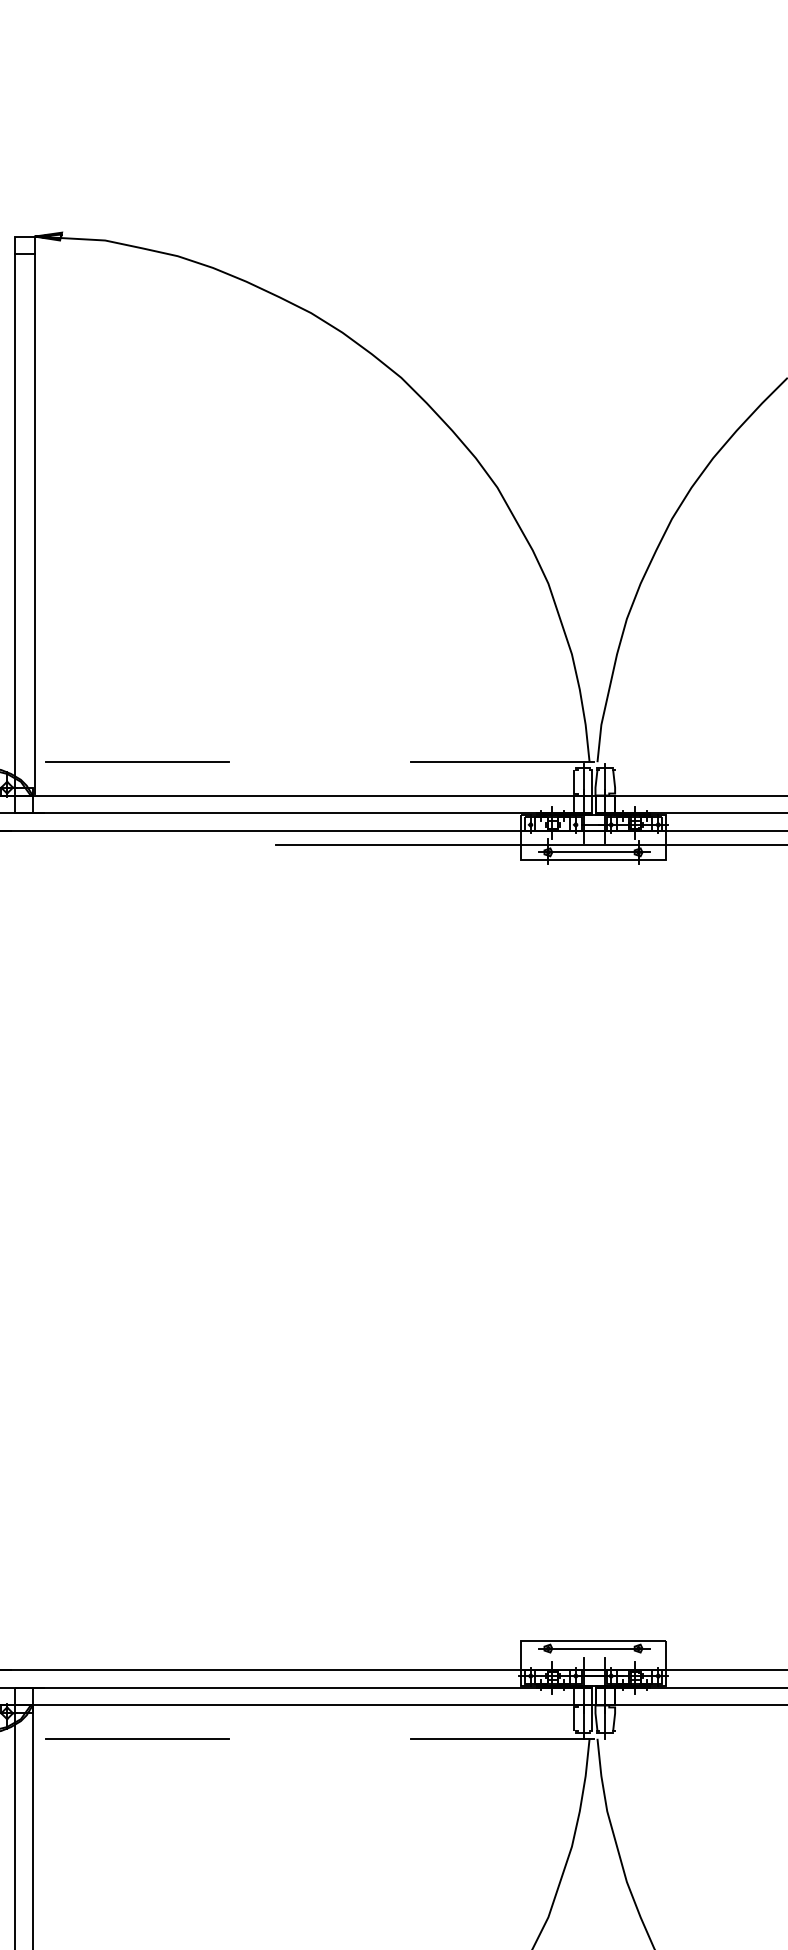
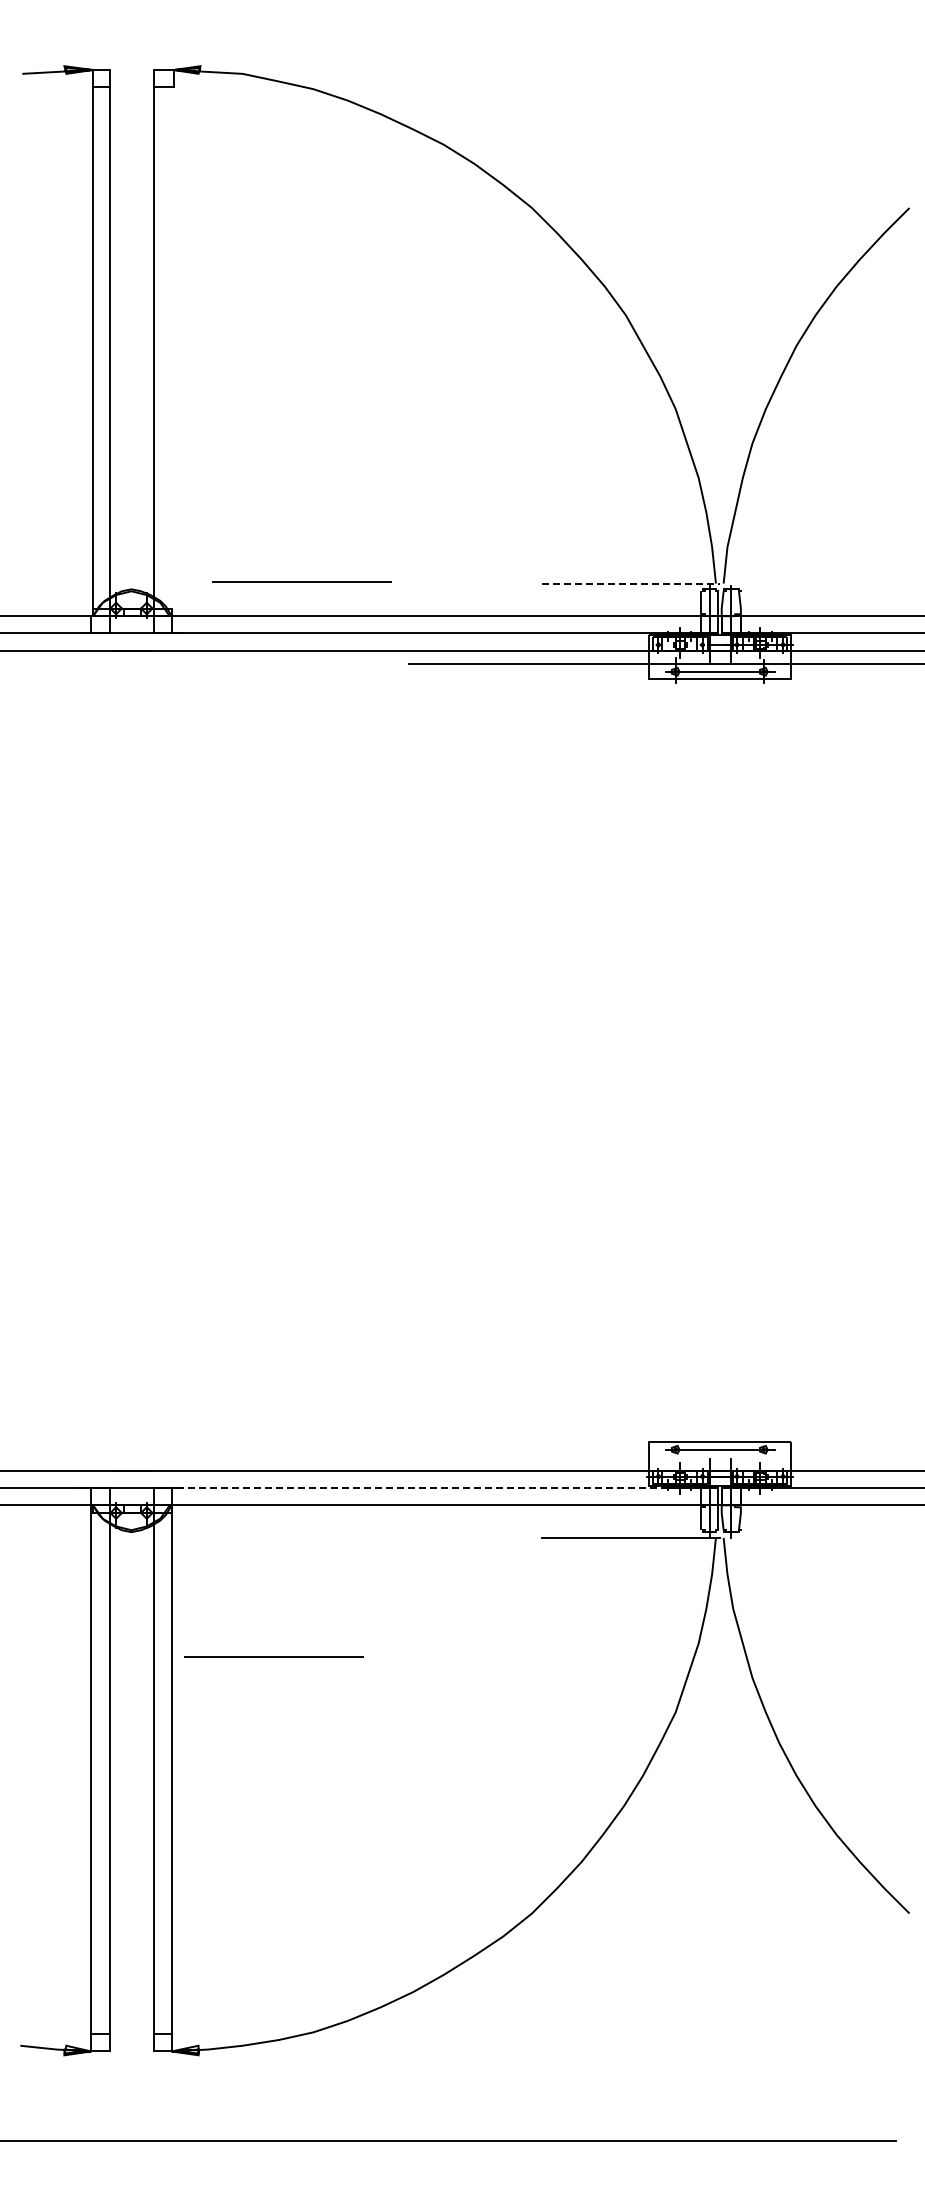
line: (34, 523) -> (173, 350), removed
line: (136, 762) -> (301, 581), moved
line: (503, 762) -> (631, 583), solid -> dashed
line: (302, 1688) -> (435, 1488), solid -> dashed
line: (136, 1738) -> (273, 1656), moved

